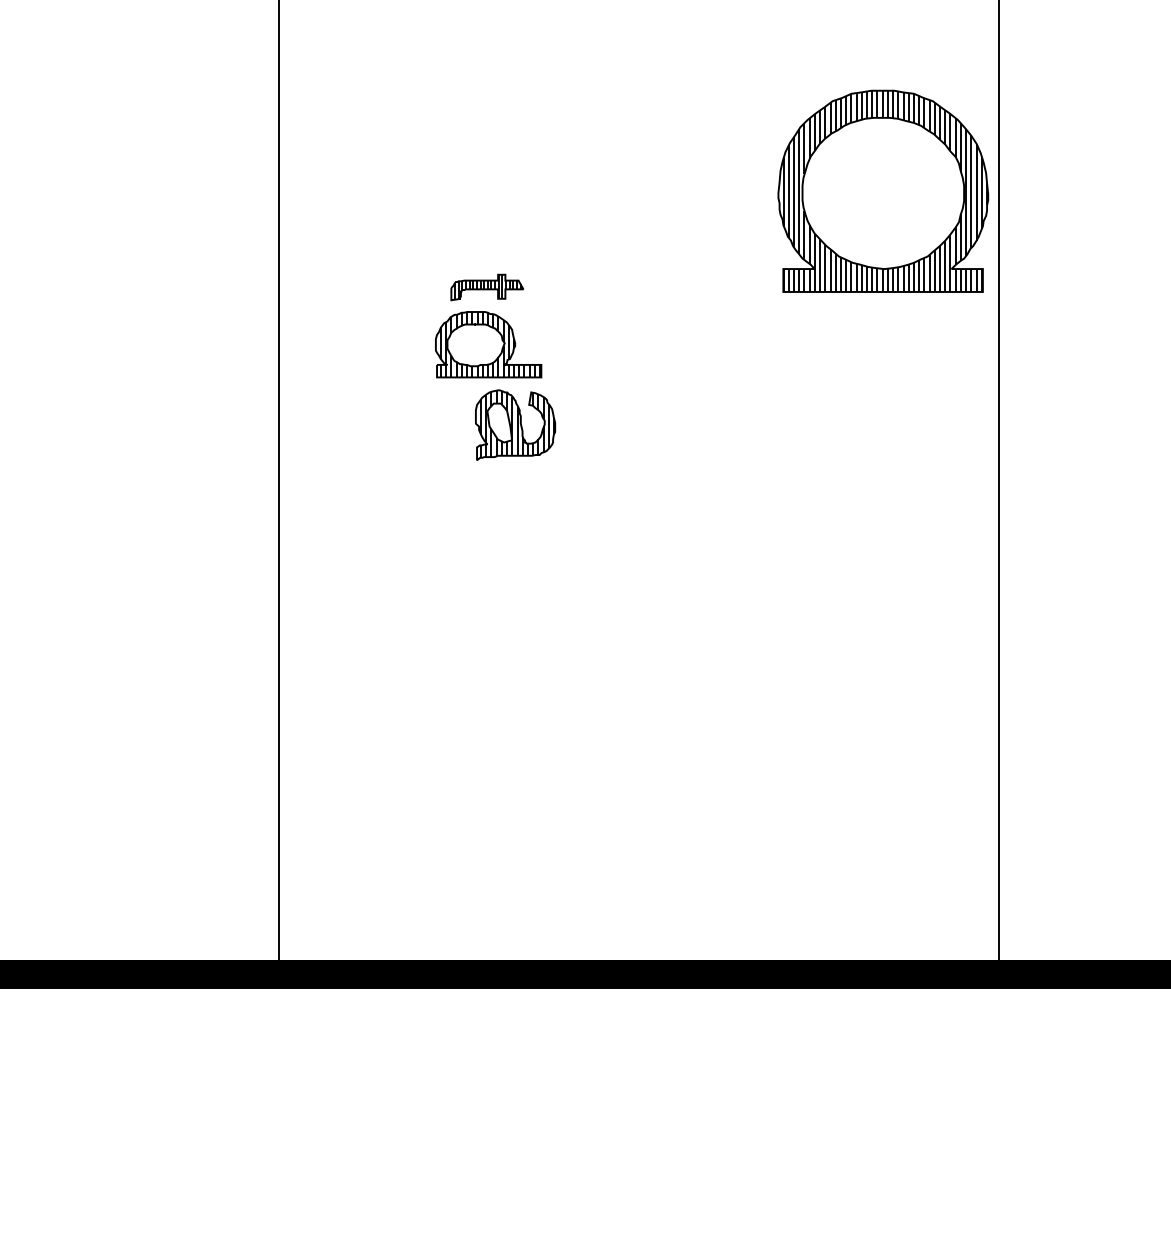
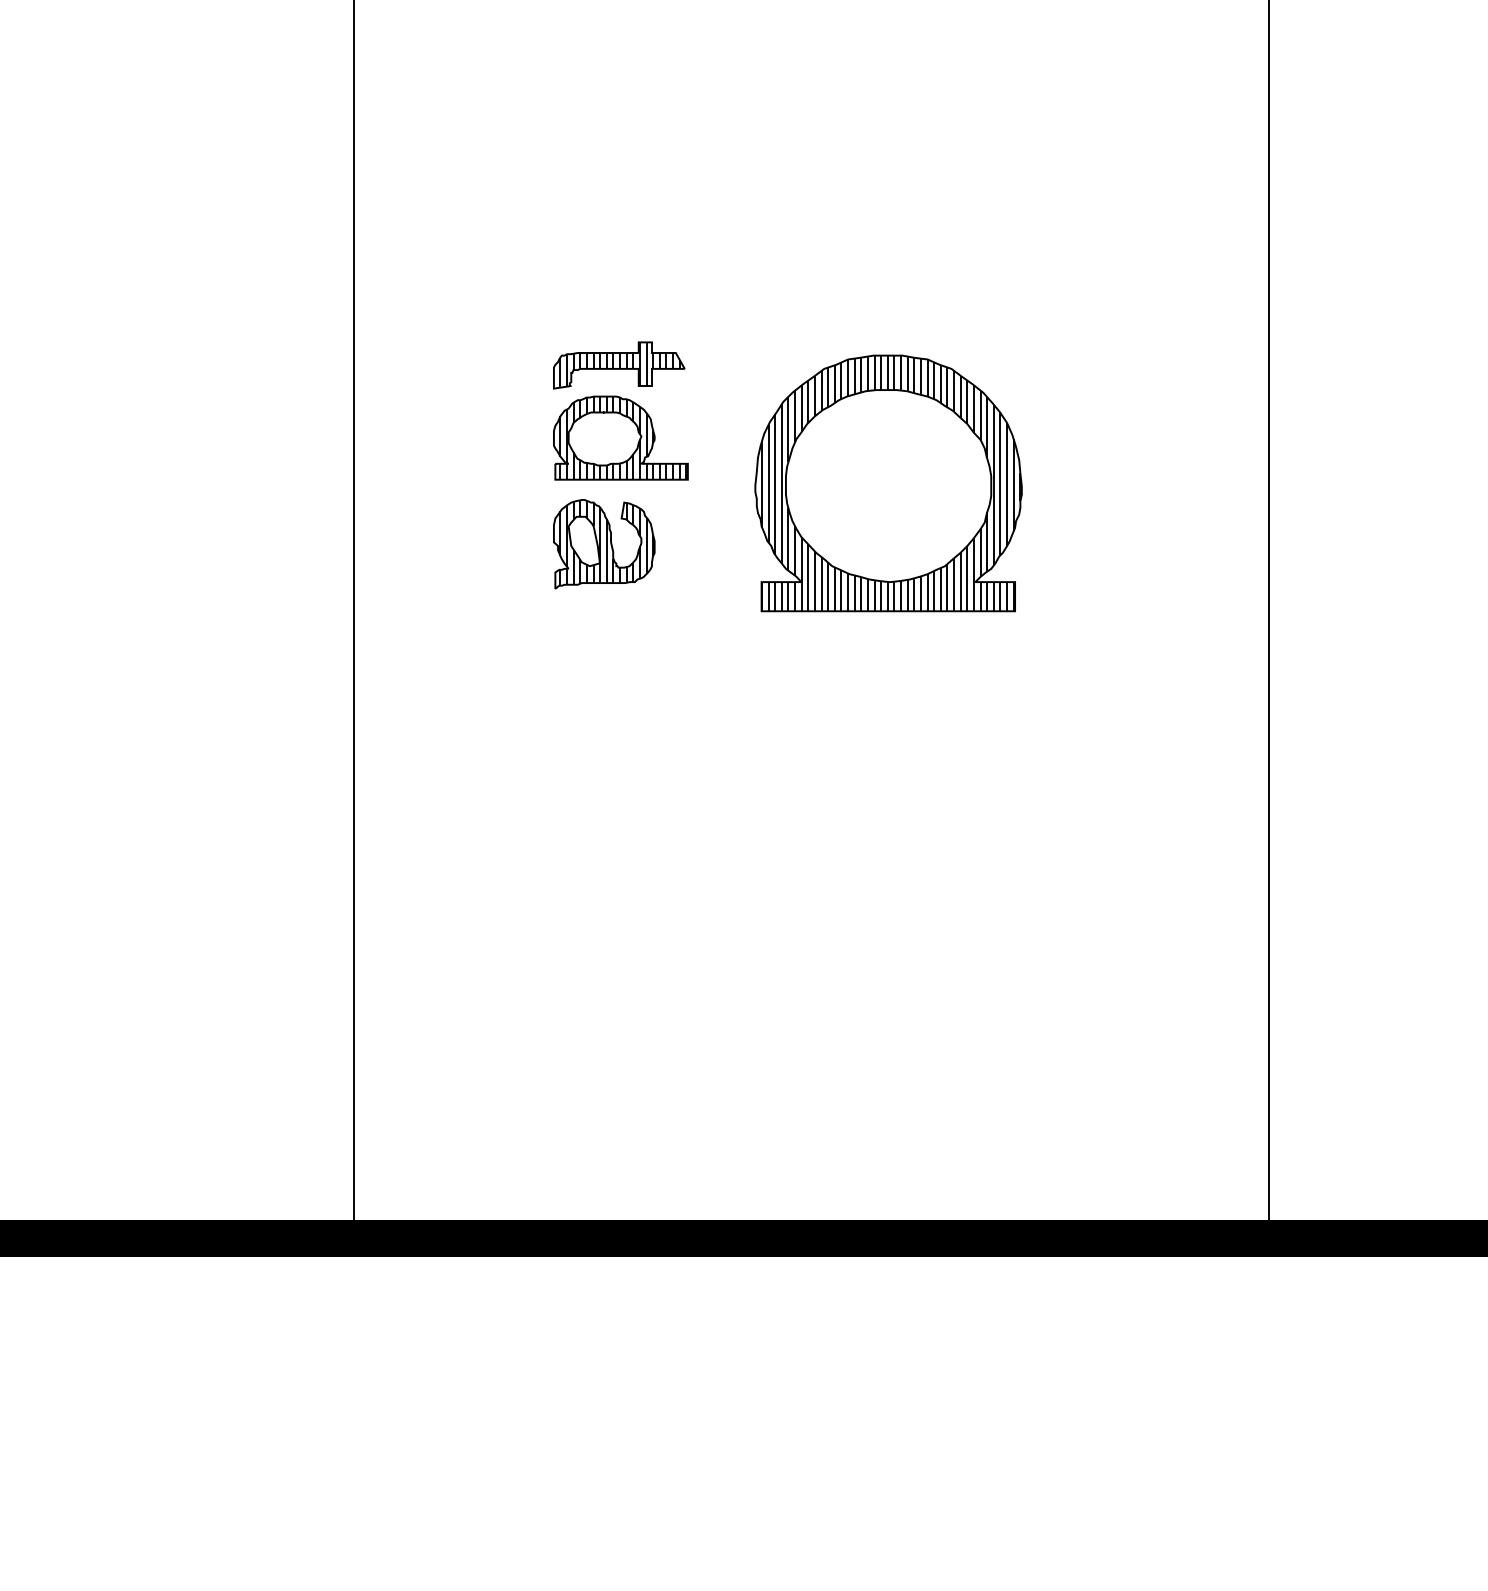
part: (883, 190) -> (888, 482), moved
part: (487, 287) -> (619, 365), size x1.43
part: (515, 424) -> (604, 543), moved

